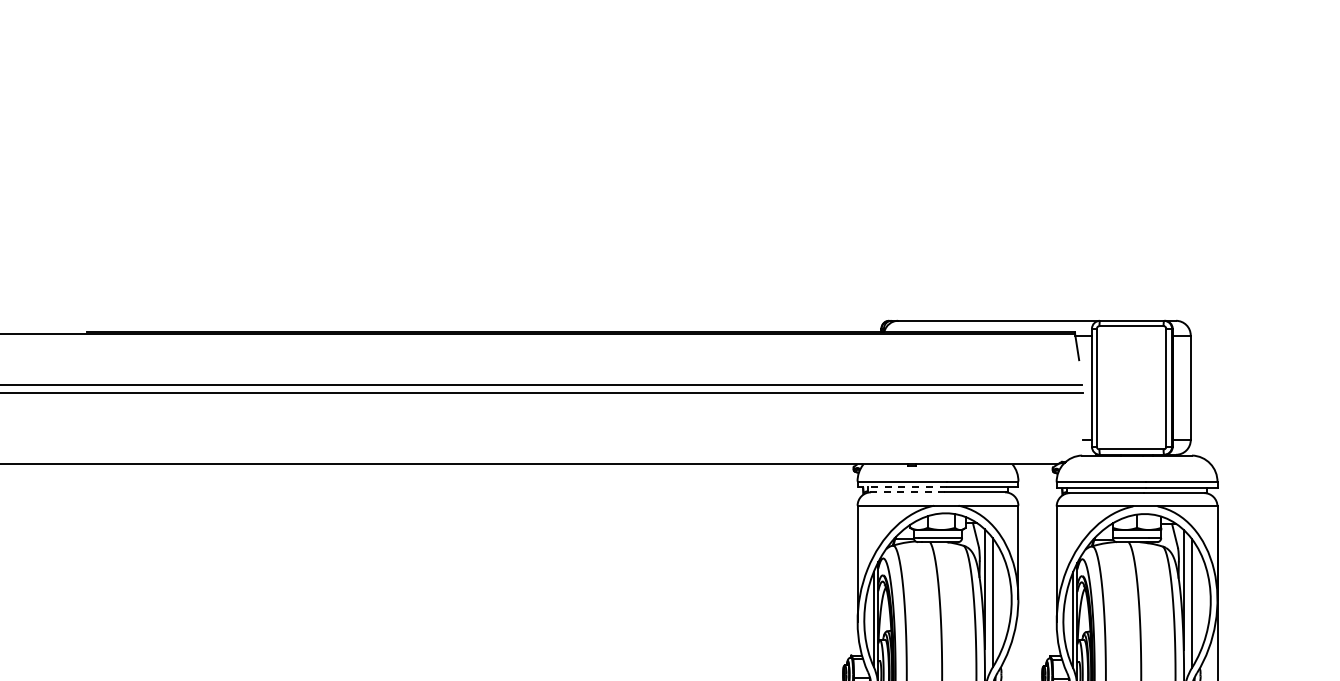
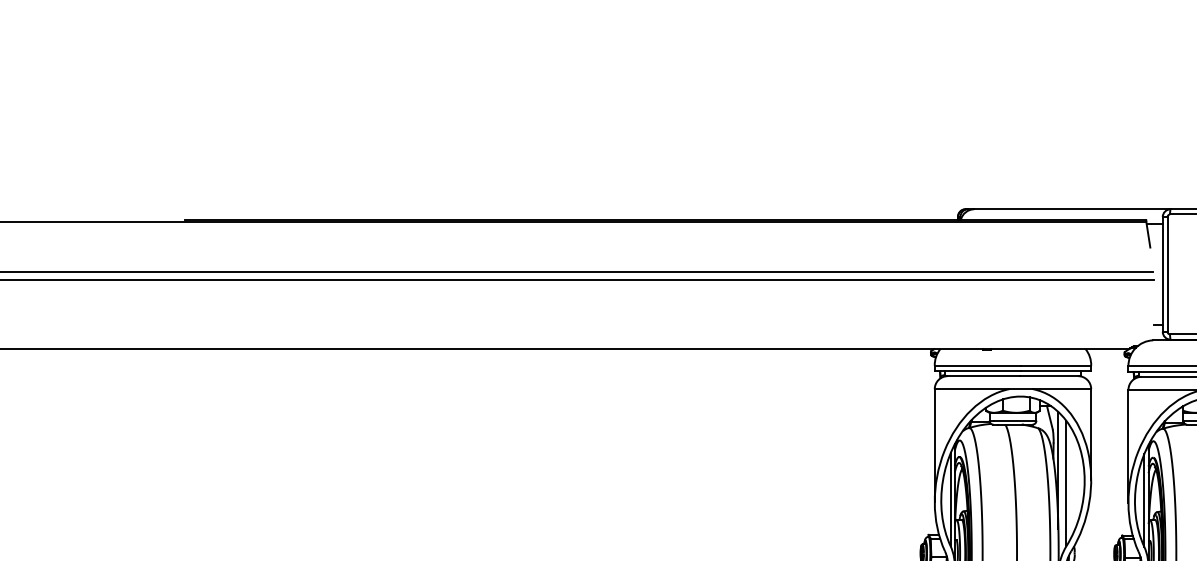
line: (901, 486) -> (977, 370), dashed -> solid
line: (906, 492) -> (982, 376), dashed -> solid

